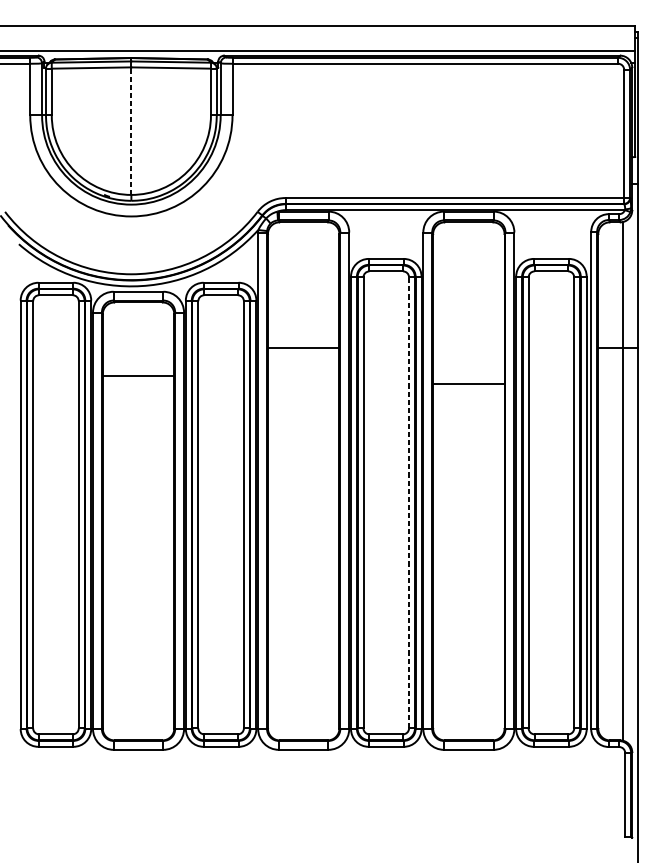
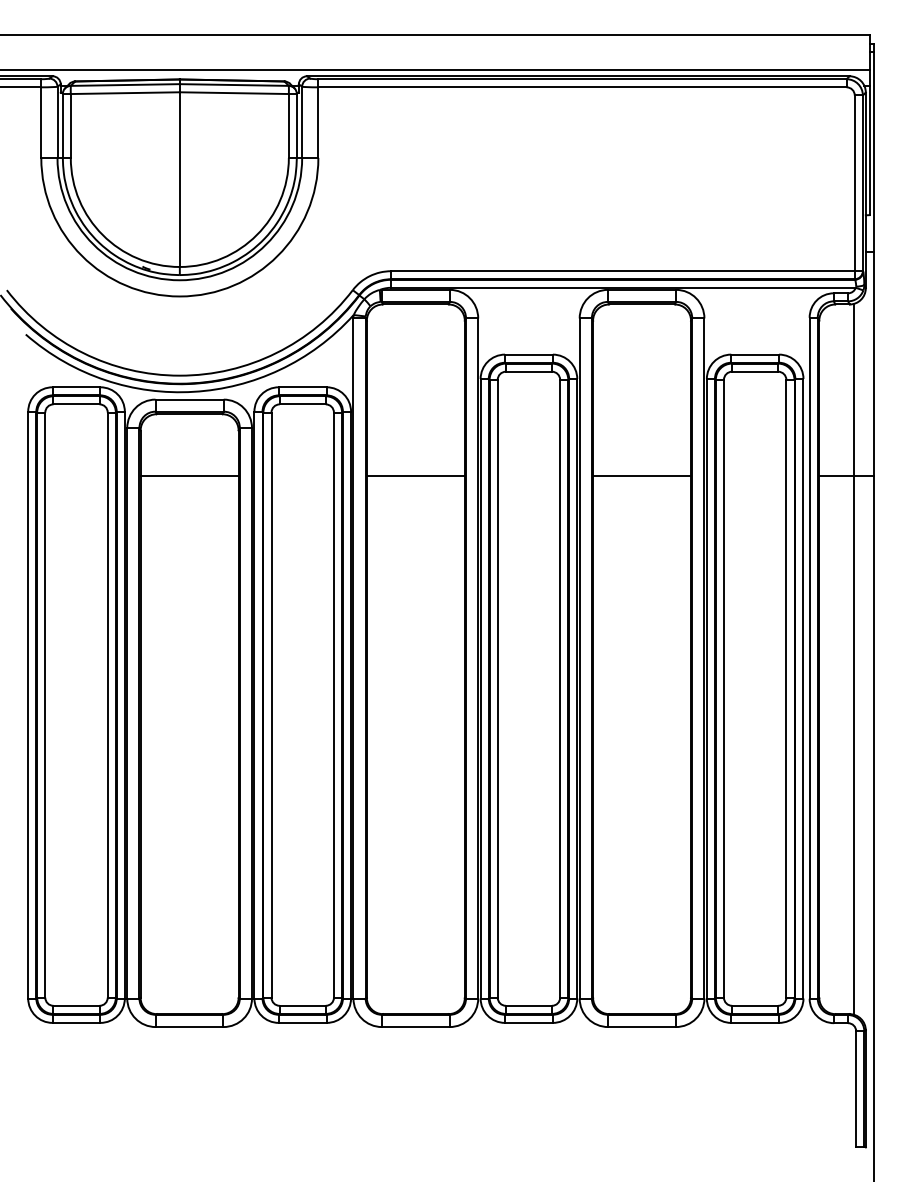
line: (131, 131) -> (179, 179), dashed -> solid
line: (138, 375) -> (189, 476), moved
line: (469, 383) -> (642, 476), moved
line: (409, 502) -> (560, 688), dashed -> solid

